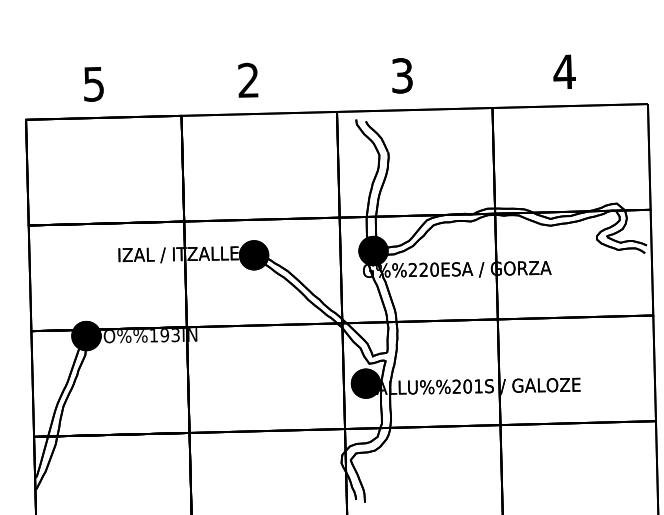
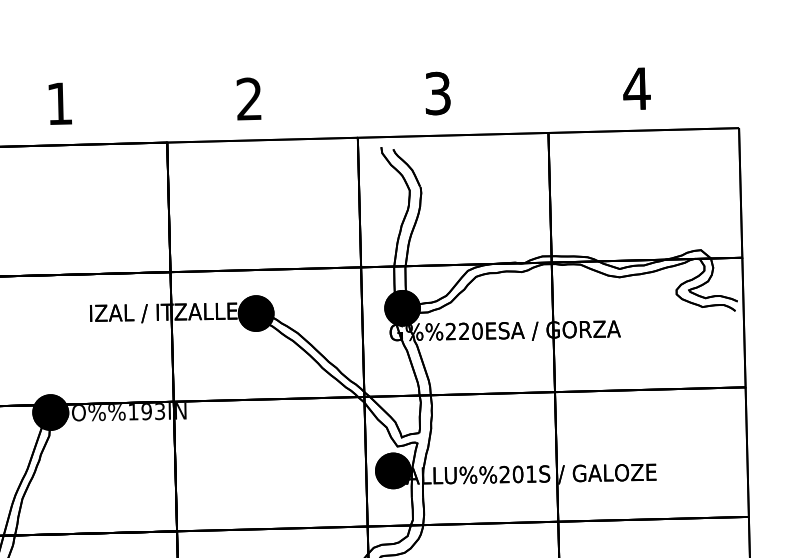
text: (93, 84) -> (59, 104), 5 -> 1

